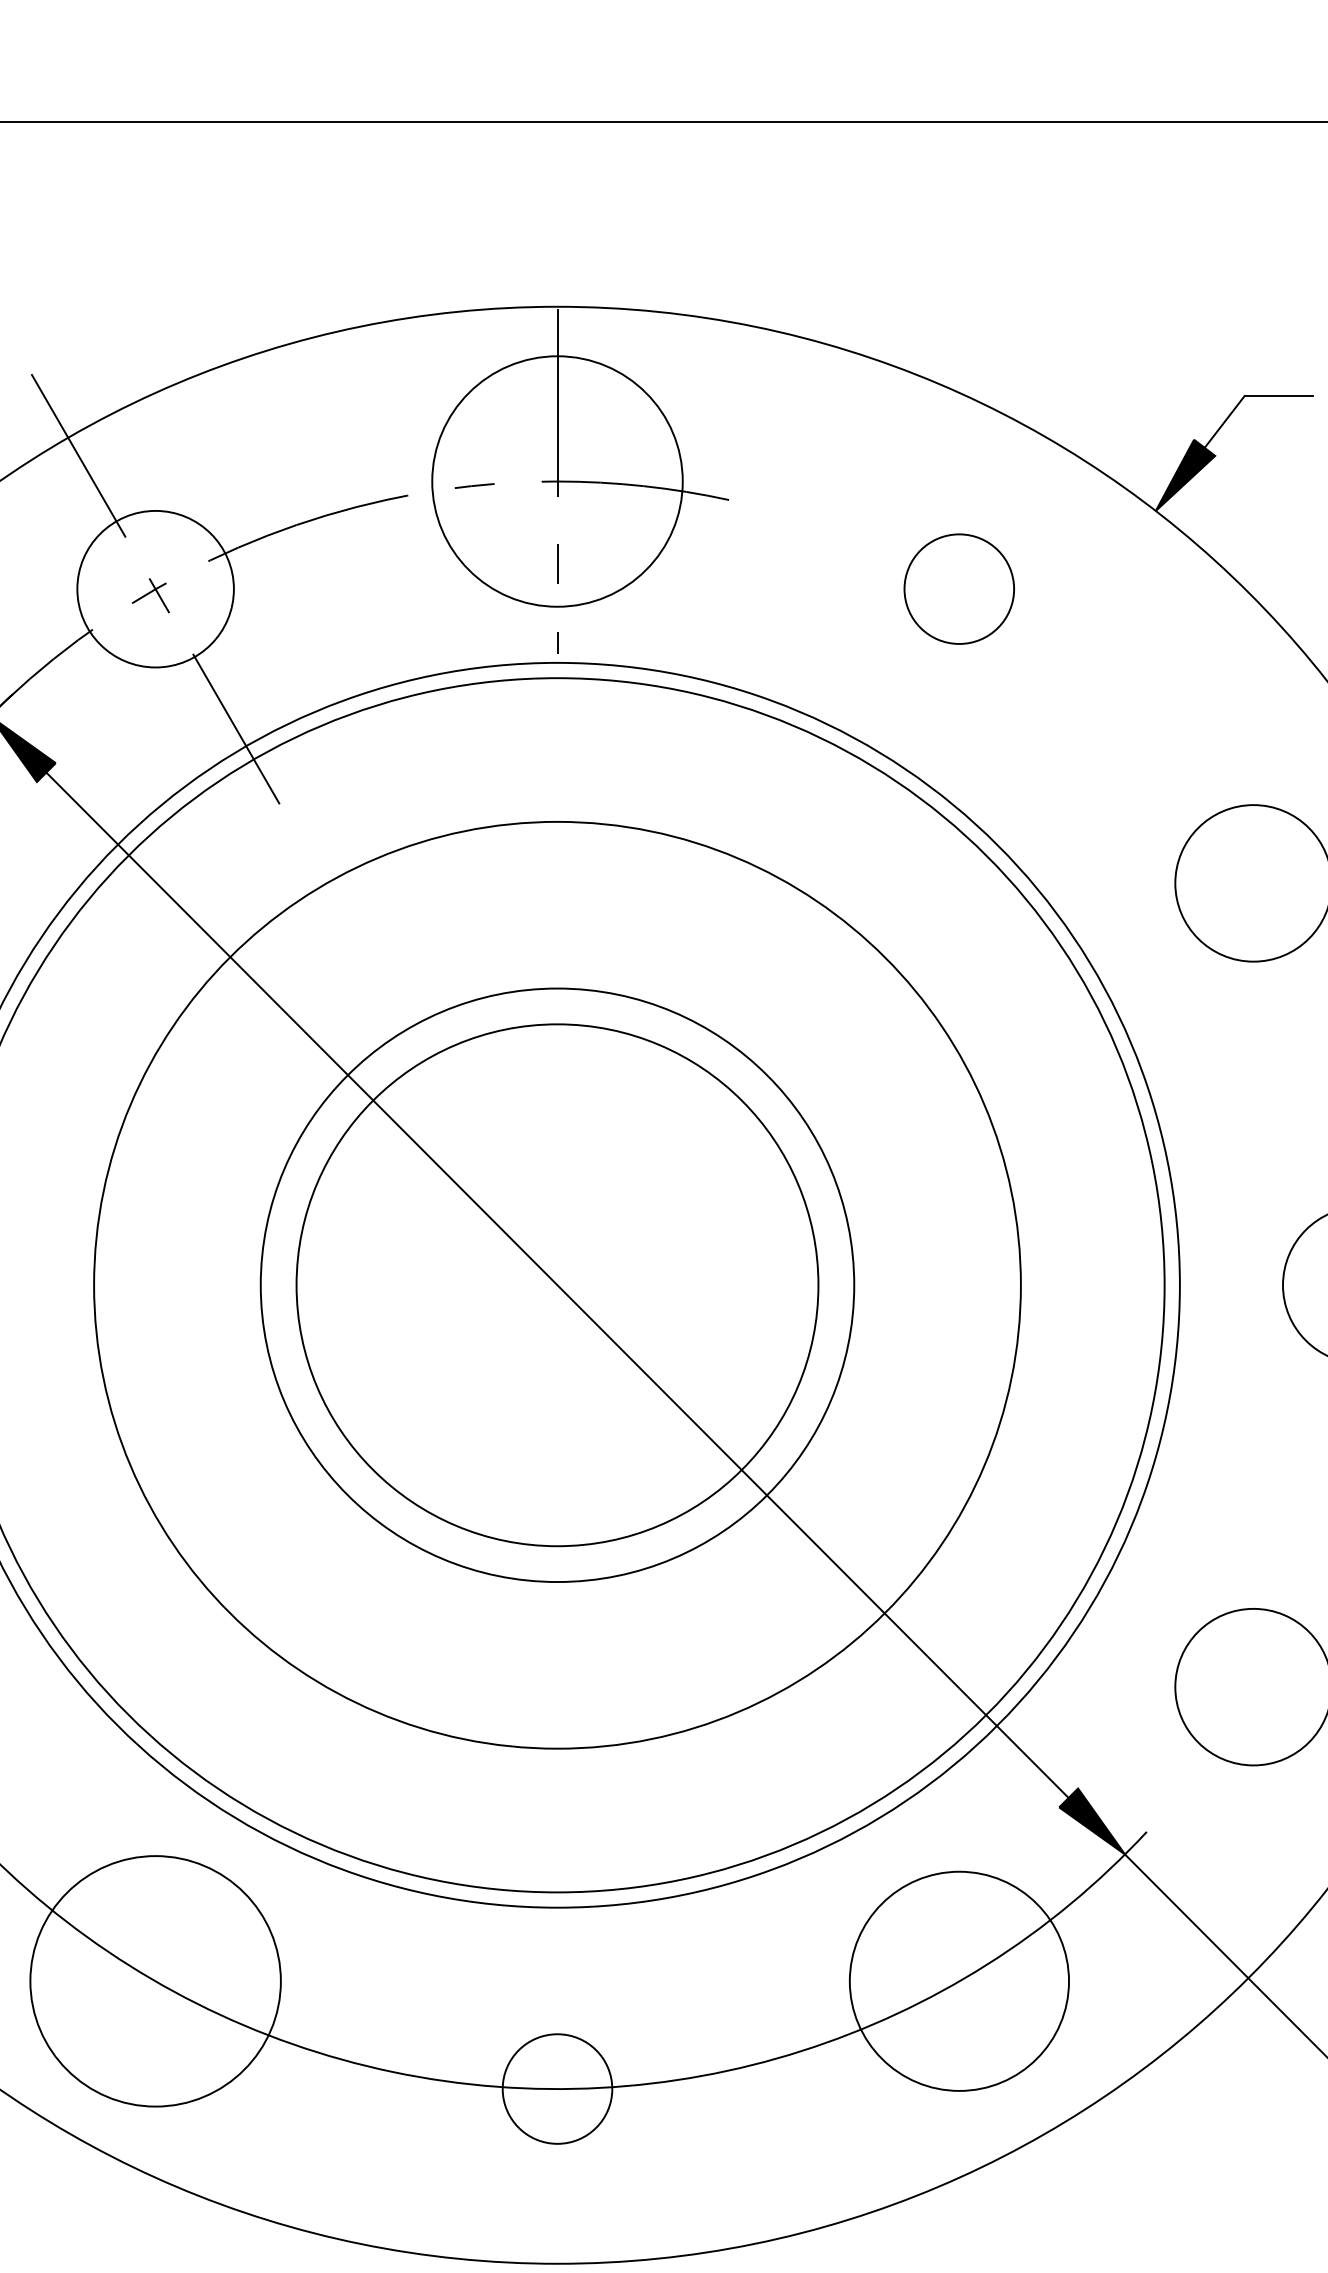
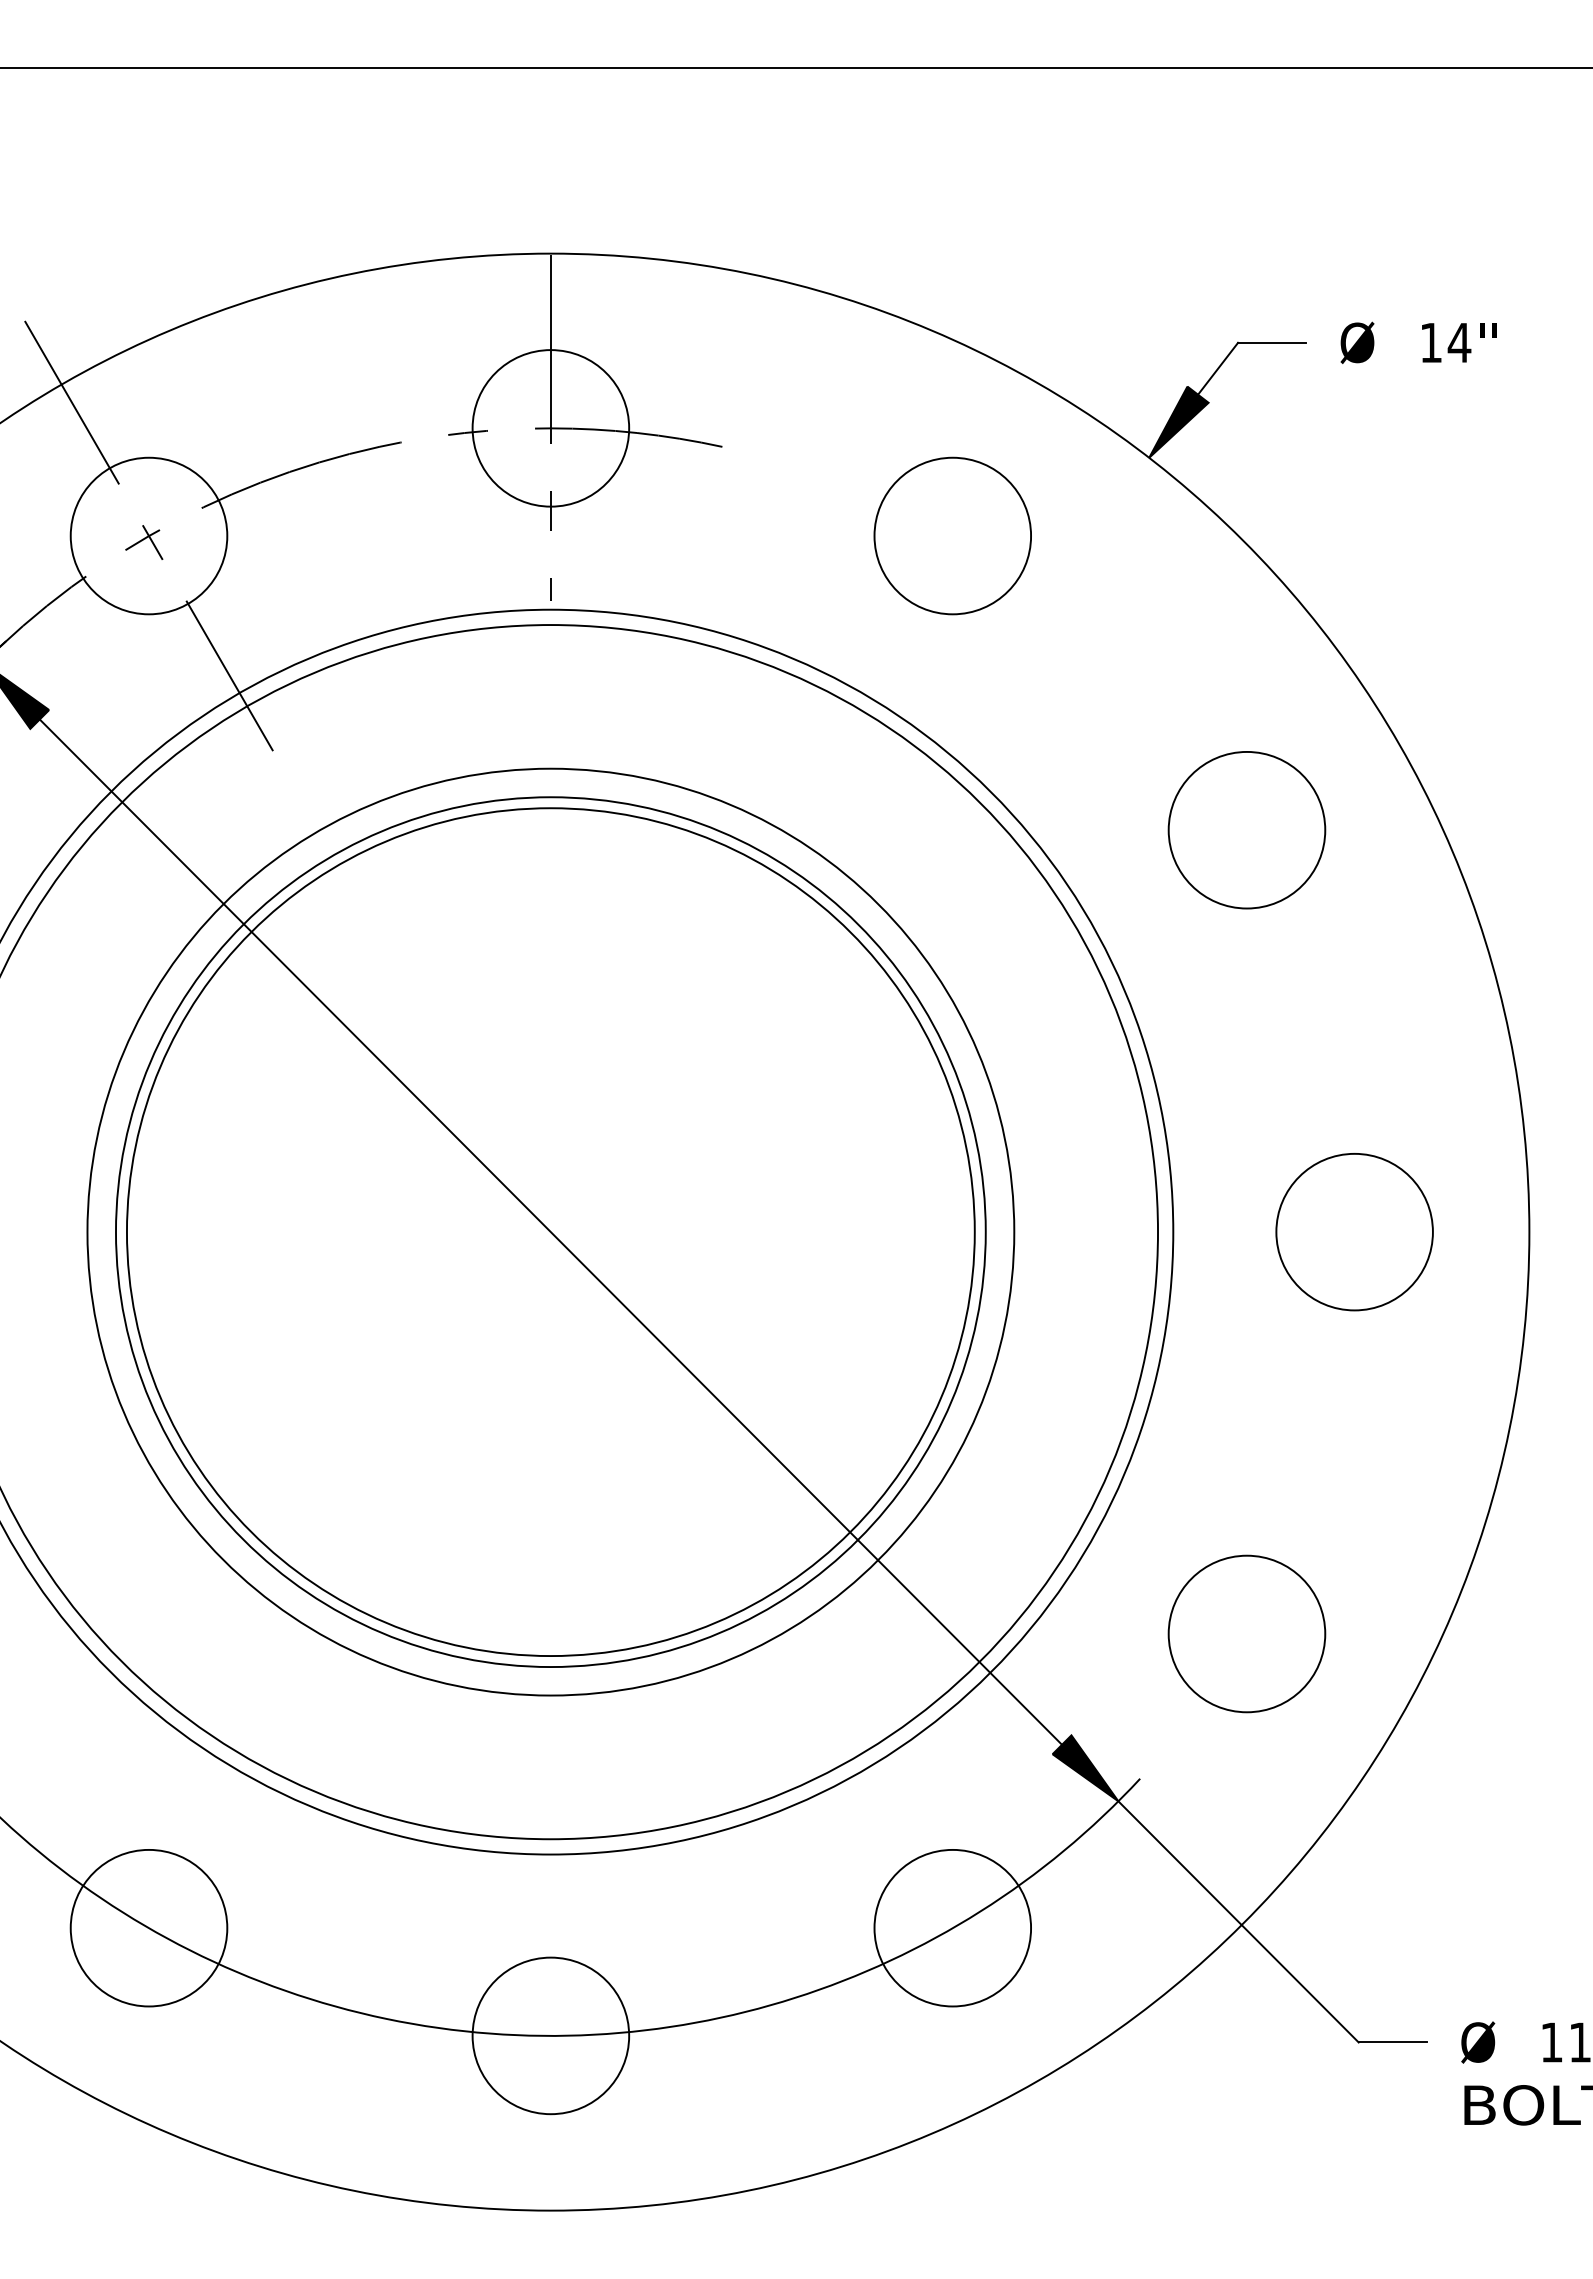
circle: (557, 481) -> (550, 428), size x0.62
circle: (959, 588) -> (952, 535), size x1.43
circle: (557, 1285) -> (550, 1232), size x1.43
circle: (557, 1285) -> (550, 1232), size x1.67
circle: (155, 1980) -> (148, 1927), size x0.62
circle: (959, 1980) -> (952, 1927), size x0.71
circle: (557, 2088) -> (550, 2035), size x1.43

